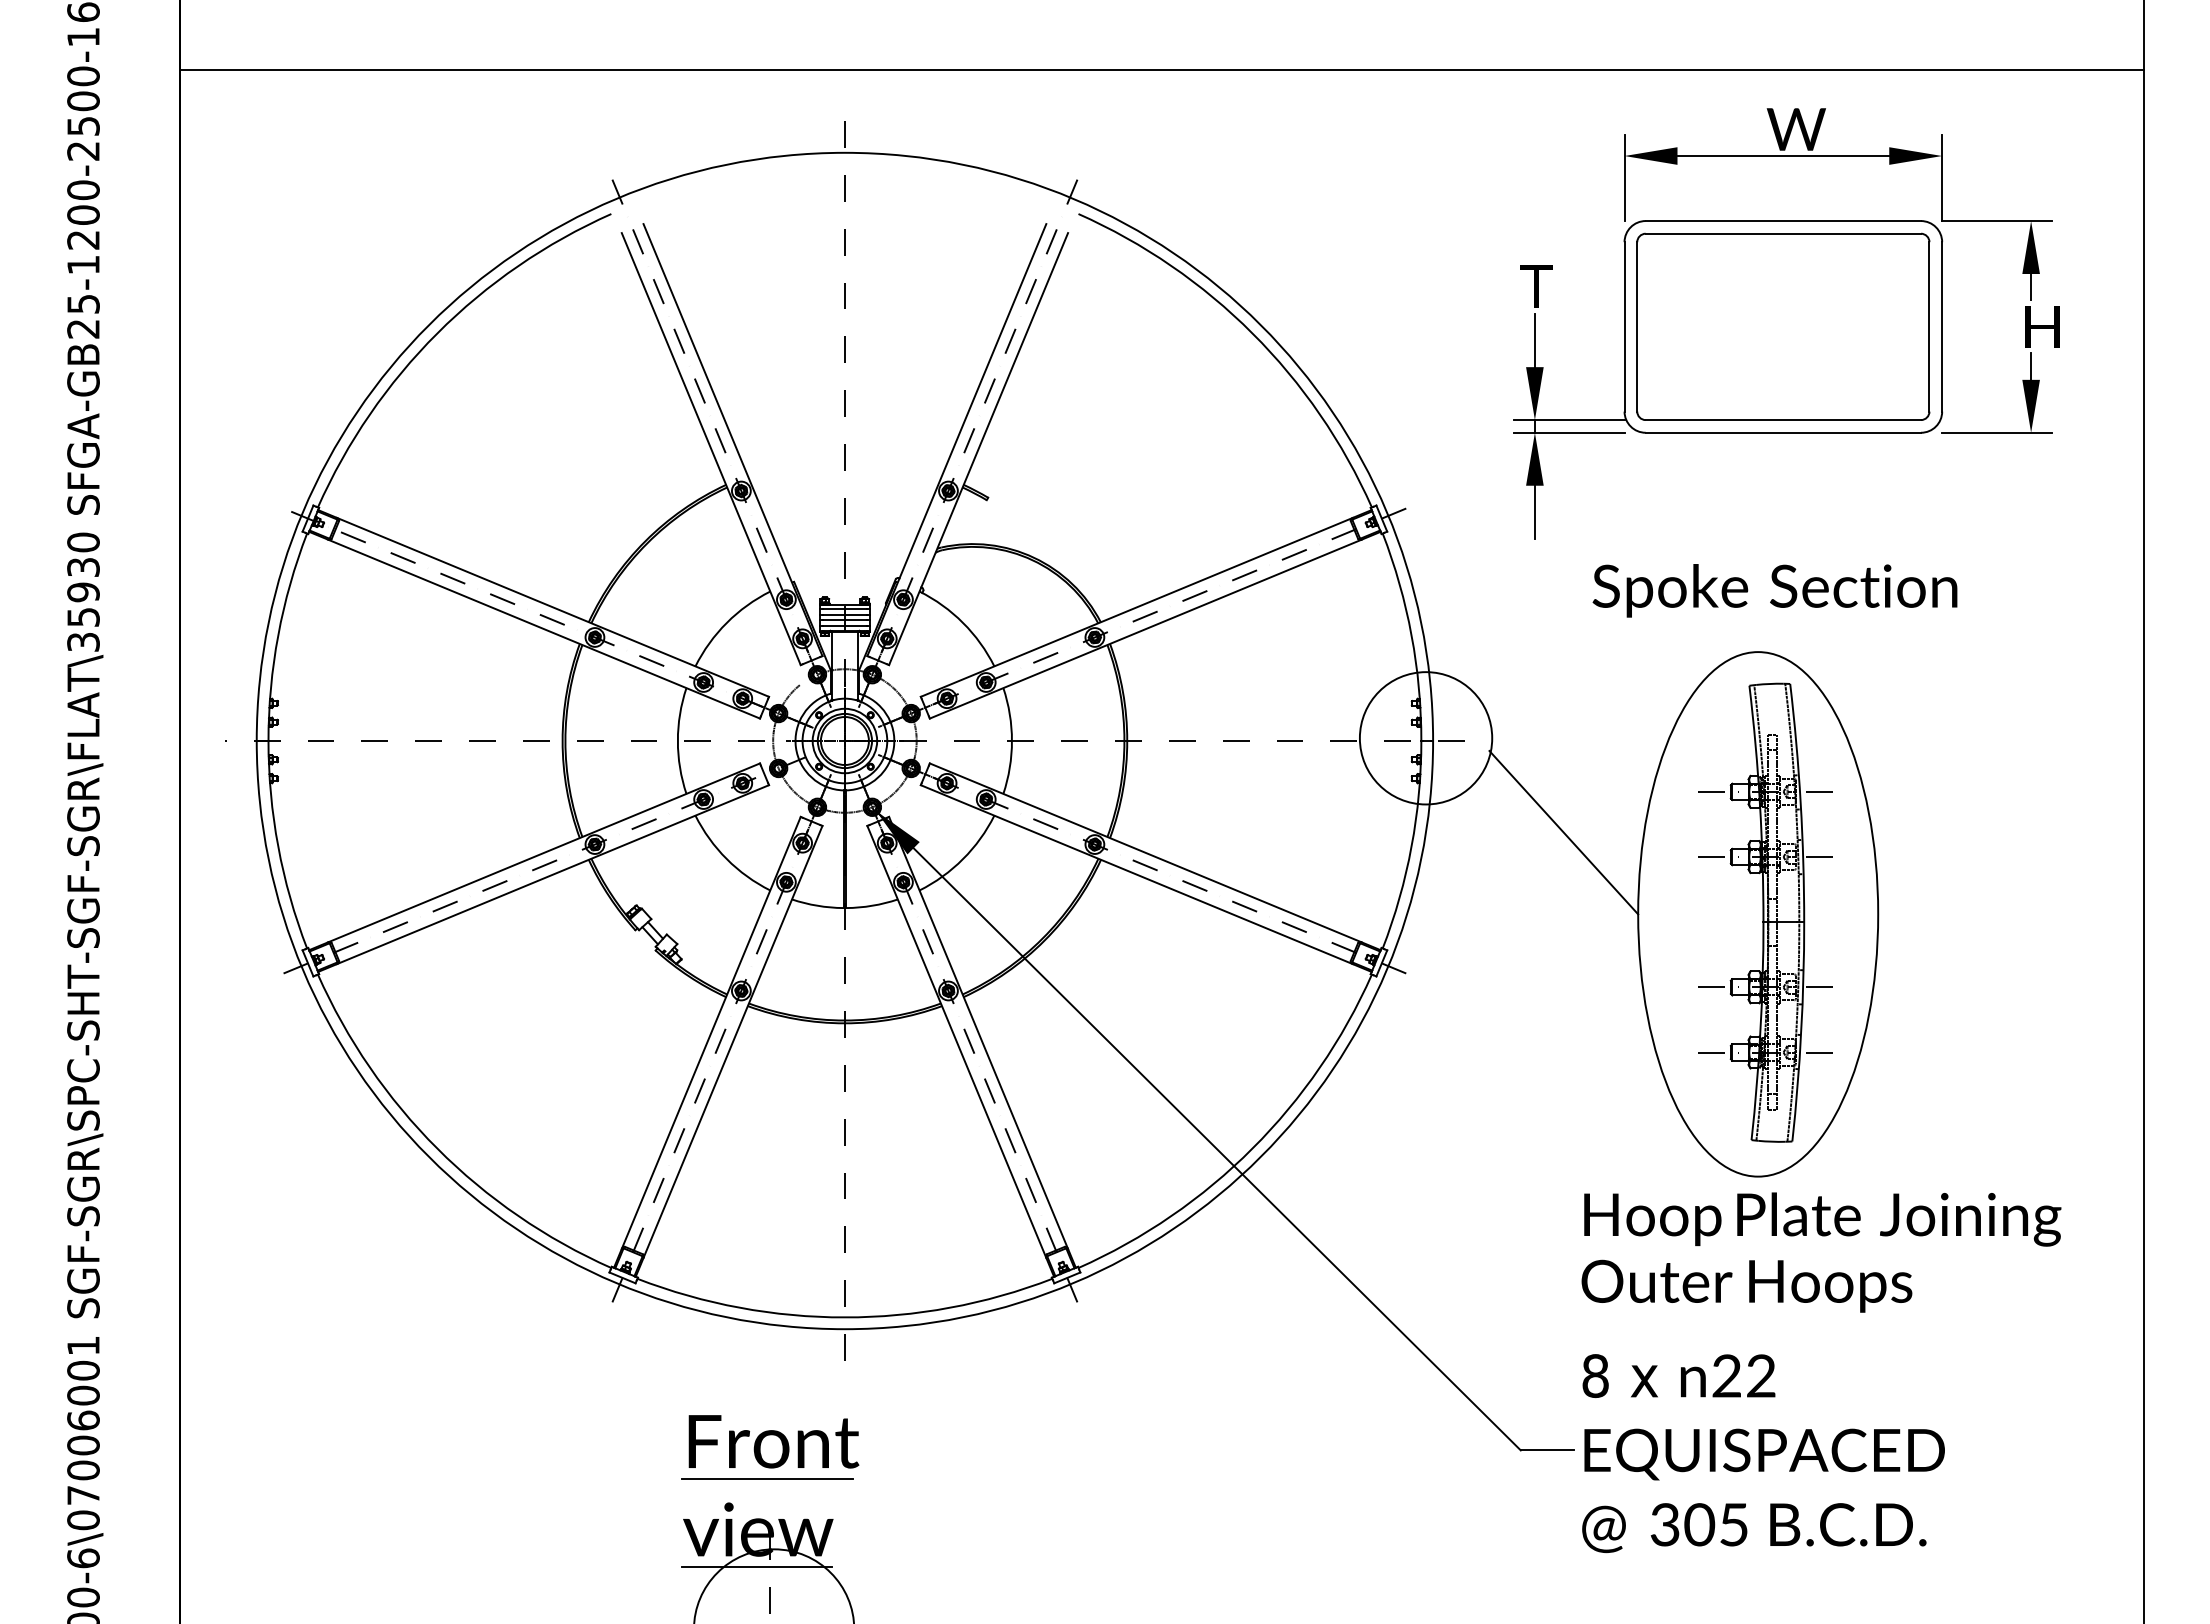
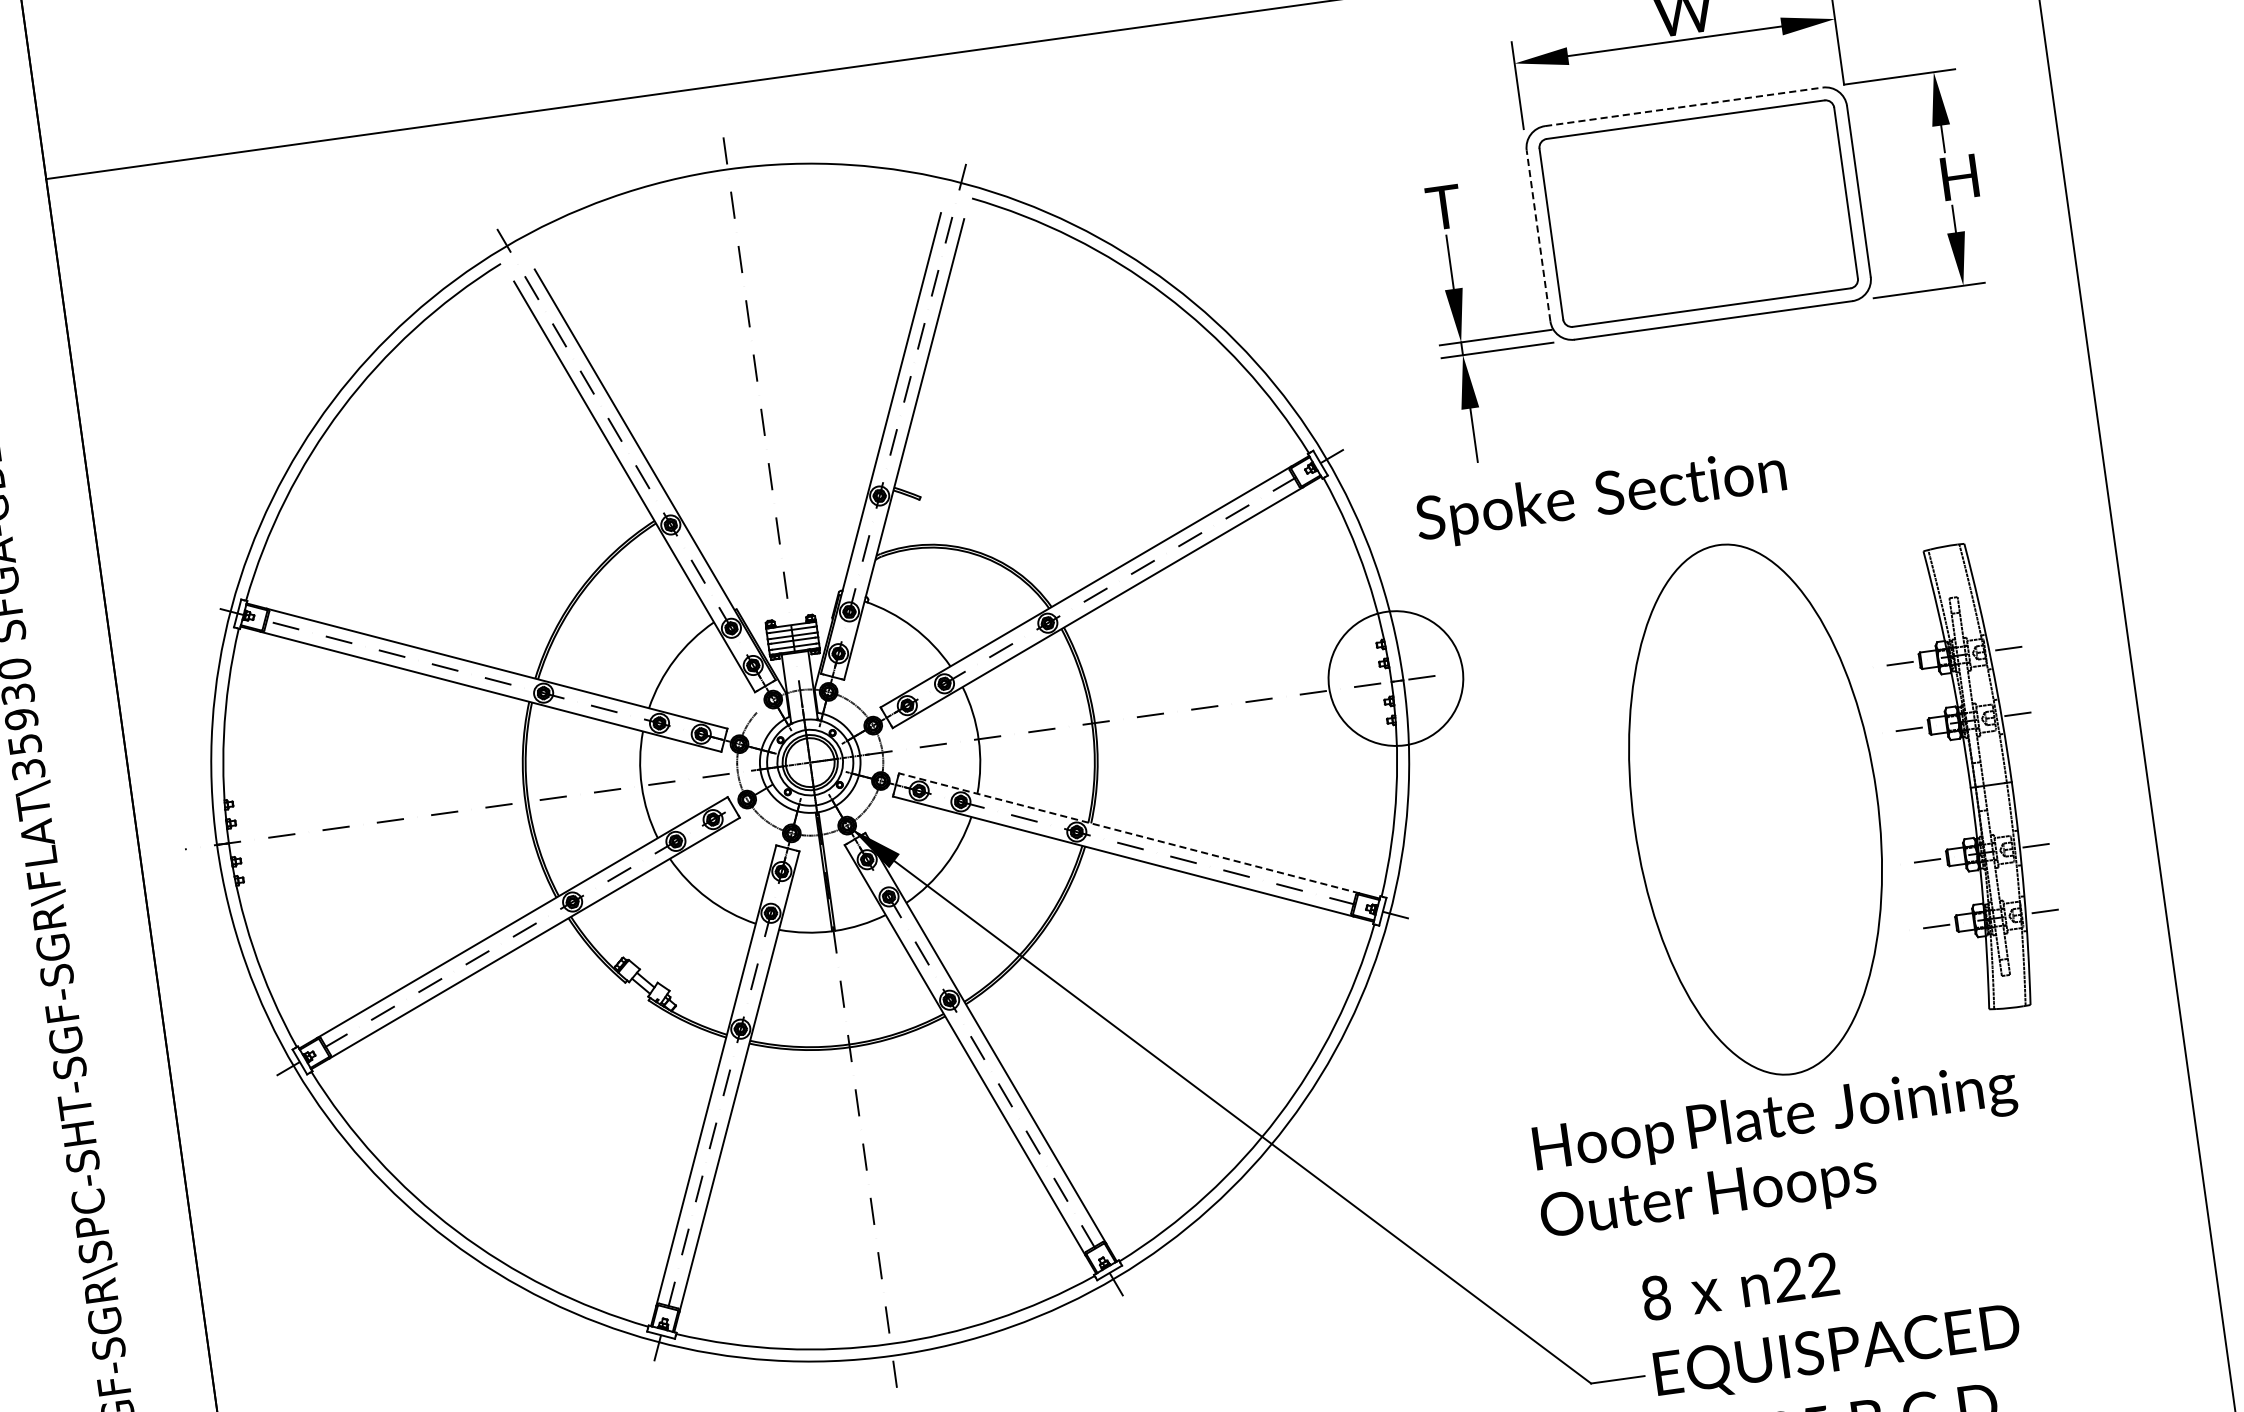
line: (1783, 221) -> (1684, 107), solid -> dashed
line: (1624, 326) -> (1538, 235), solid -> dashed
text: (1774, 590) -> (1600, 498), moved
line: (1563, 832) -> (1547, 754), removed
line: (1145, 852) -> (1128, 832), solid -> dashed
part: (1765, 912) -> (1971, 777), moved
text: (1821, 1252) -> (1778, 1153), moved

